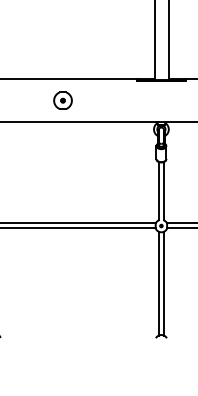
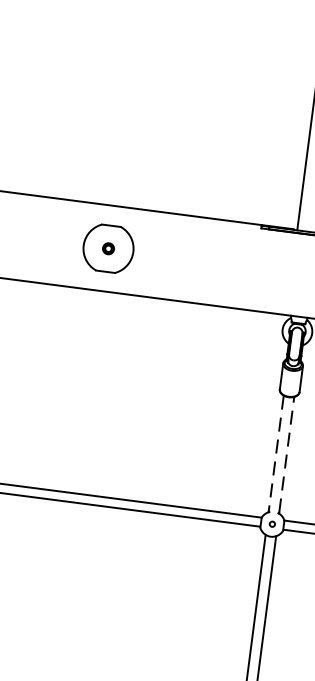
part: (62, 100) -> (107, 248), size x1.4
line: (158, 190) -> (275, 452), solid -> dashed
line: (164, 190) -> (287, 454), solid -> dashed

